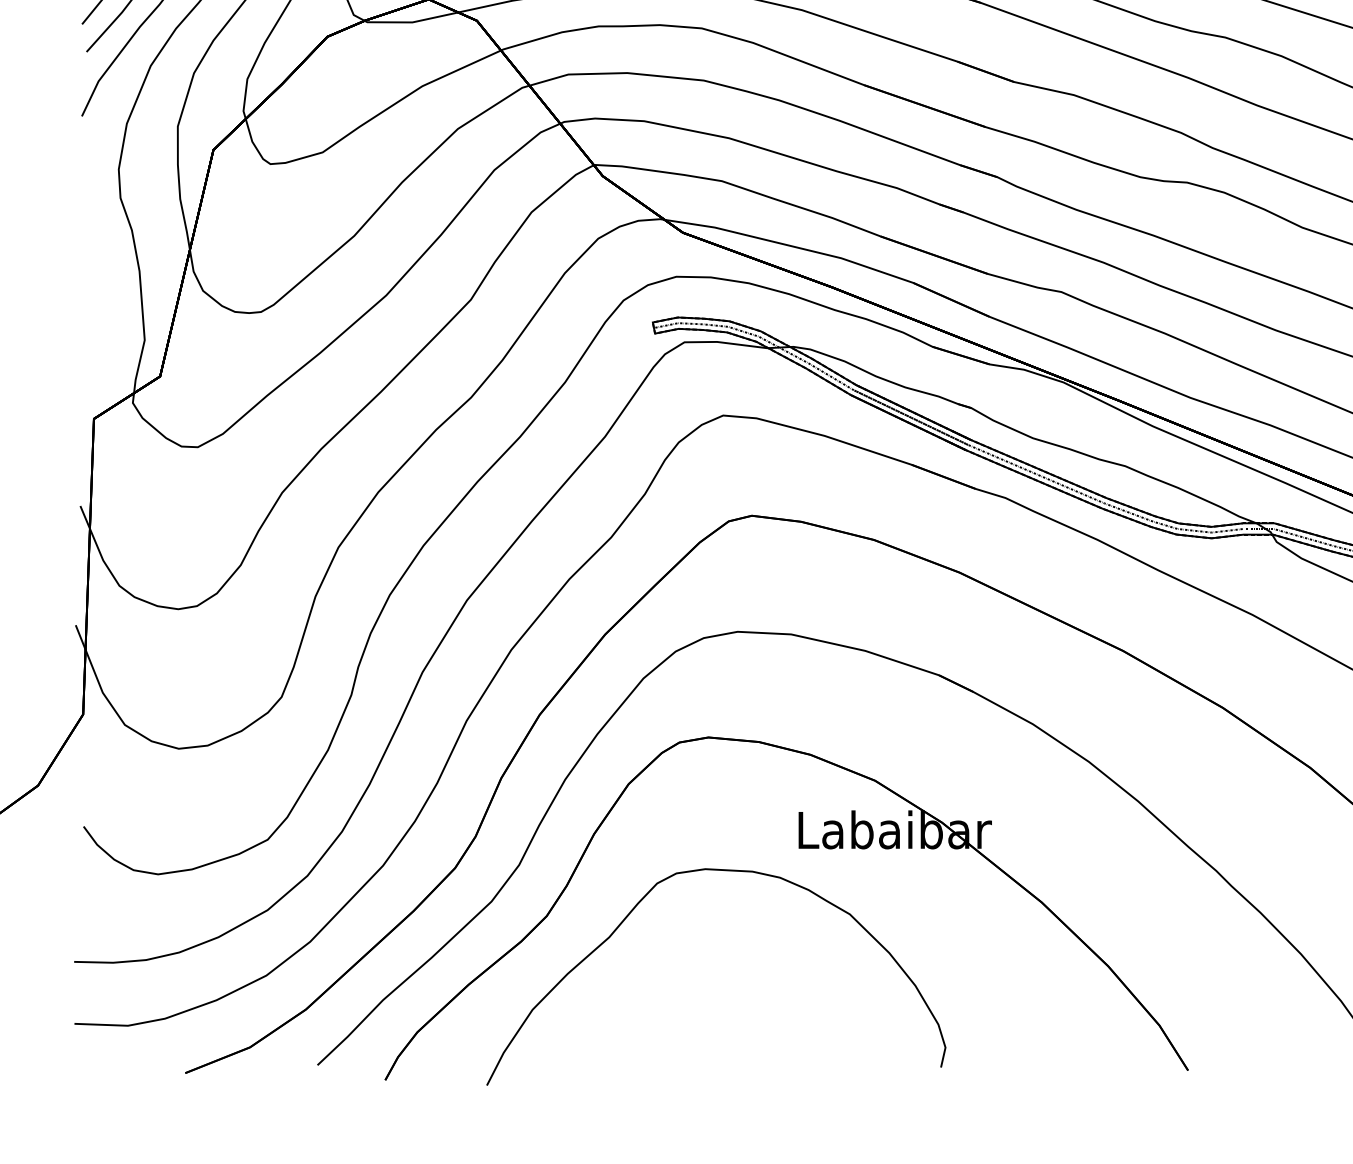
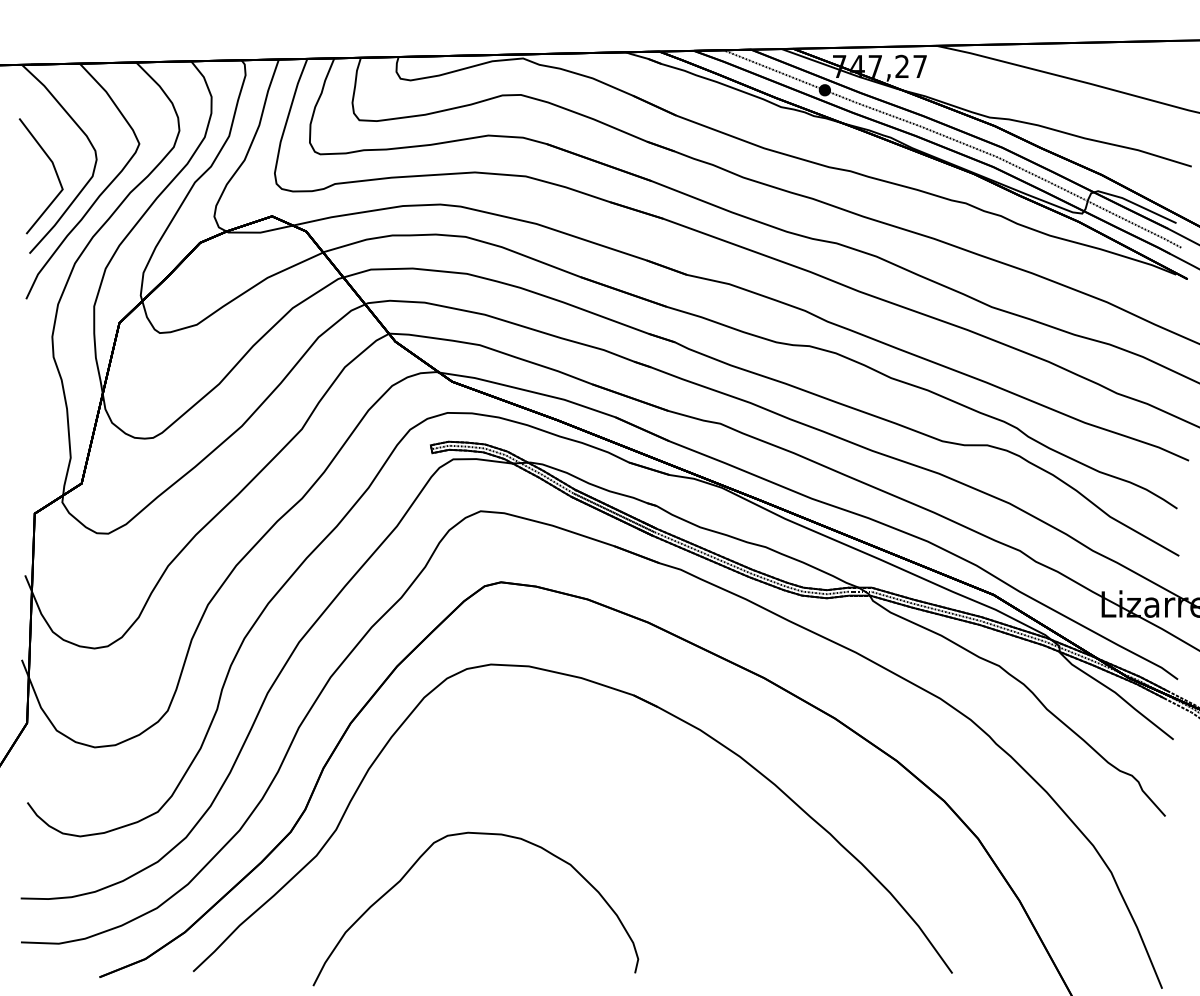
part: (799, 849) -> (534, 818), removed

